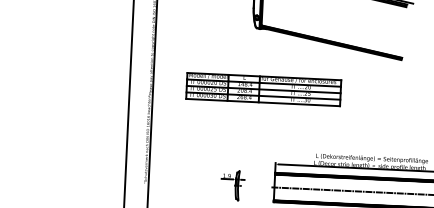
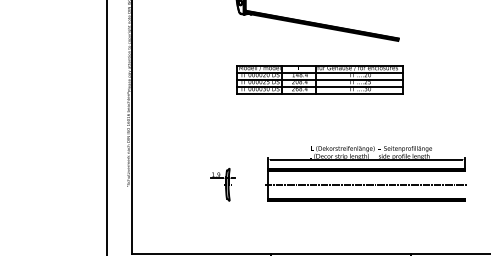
part: (263, 89) -> (319, 79), moved

